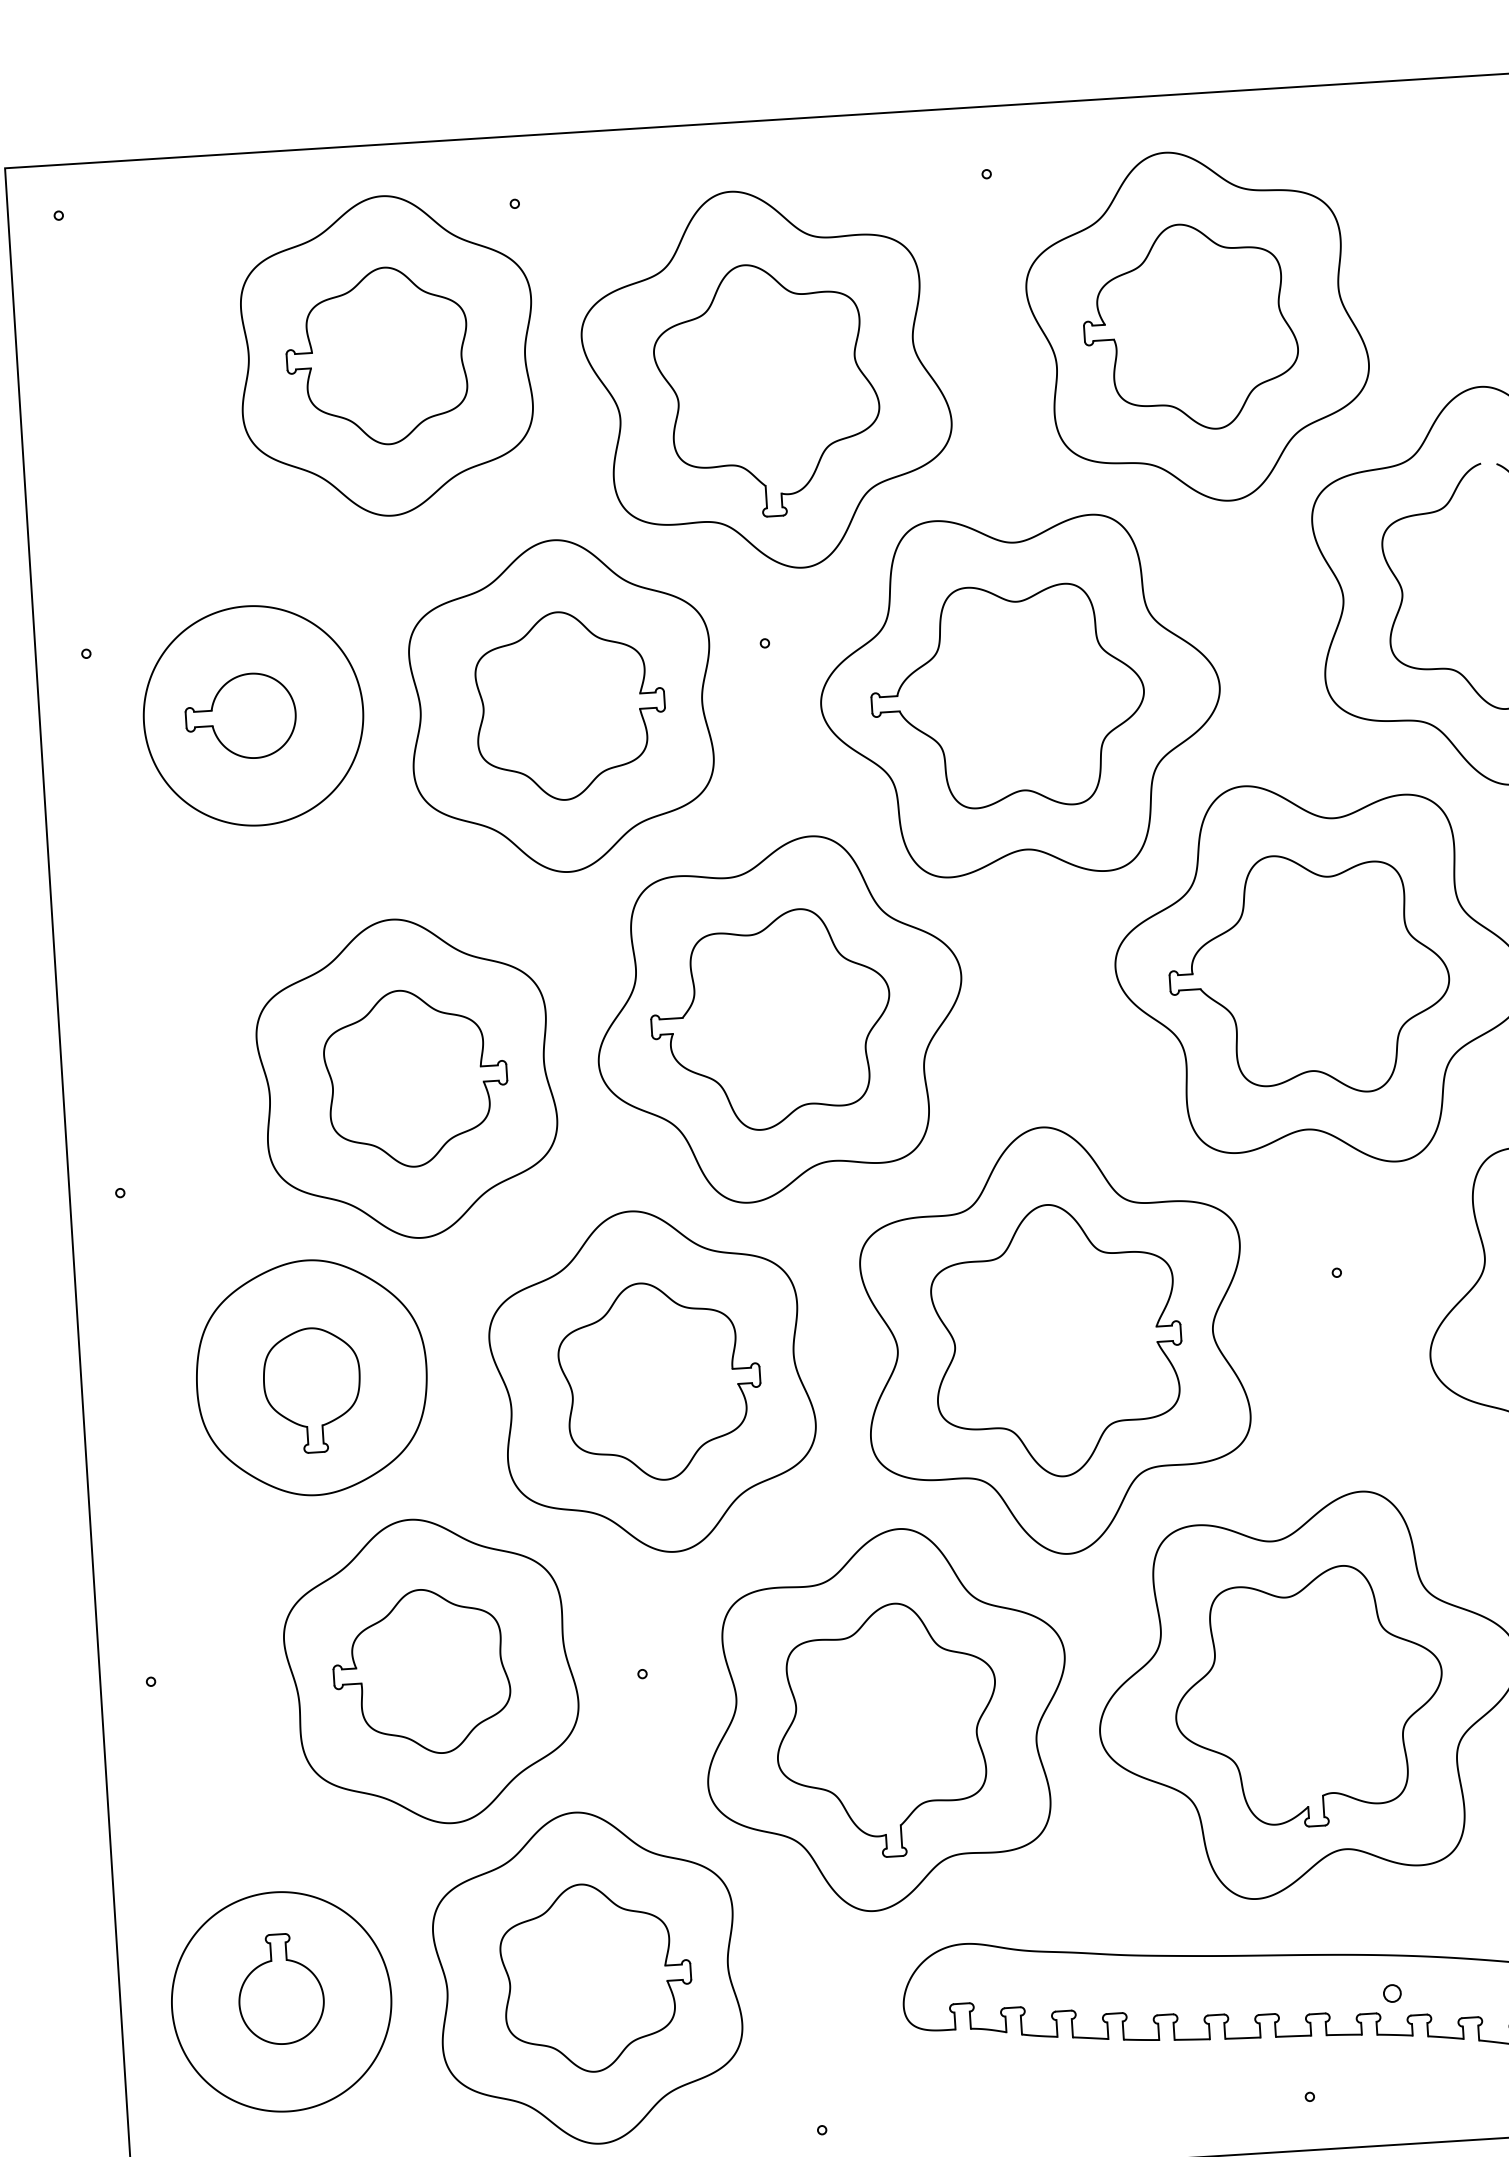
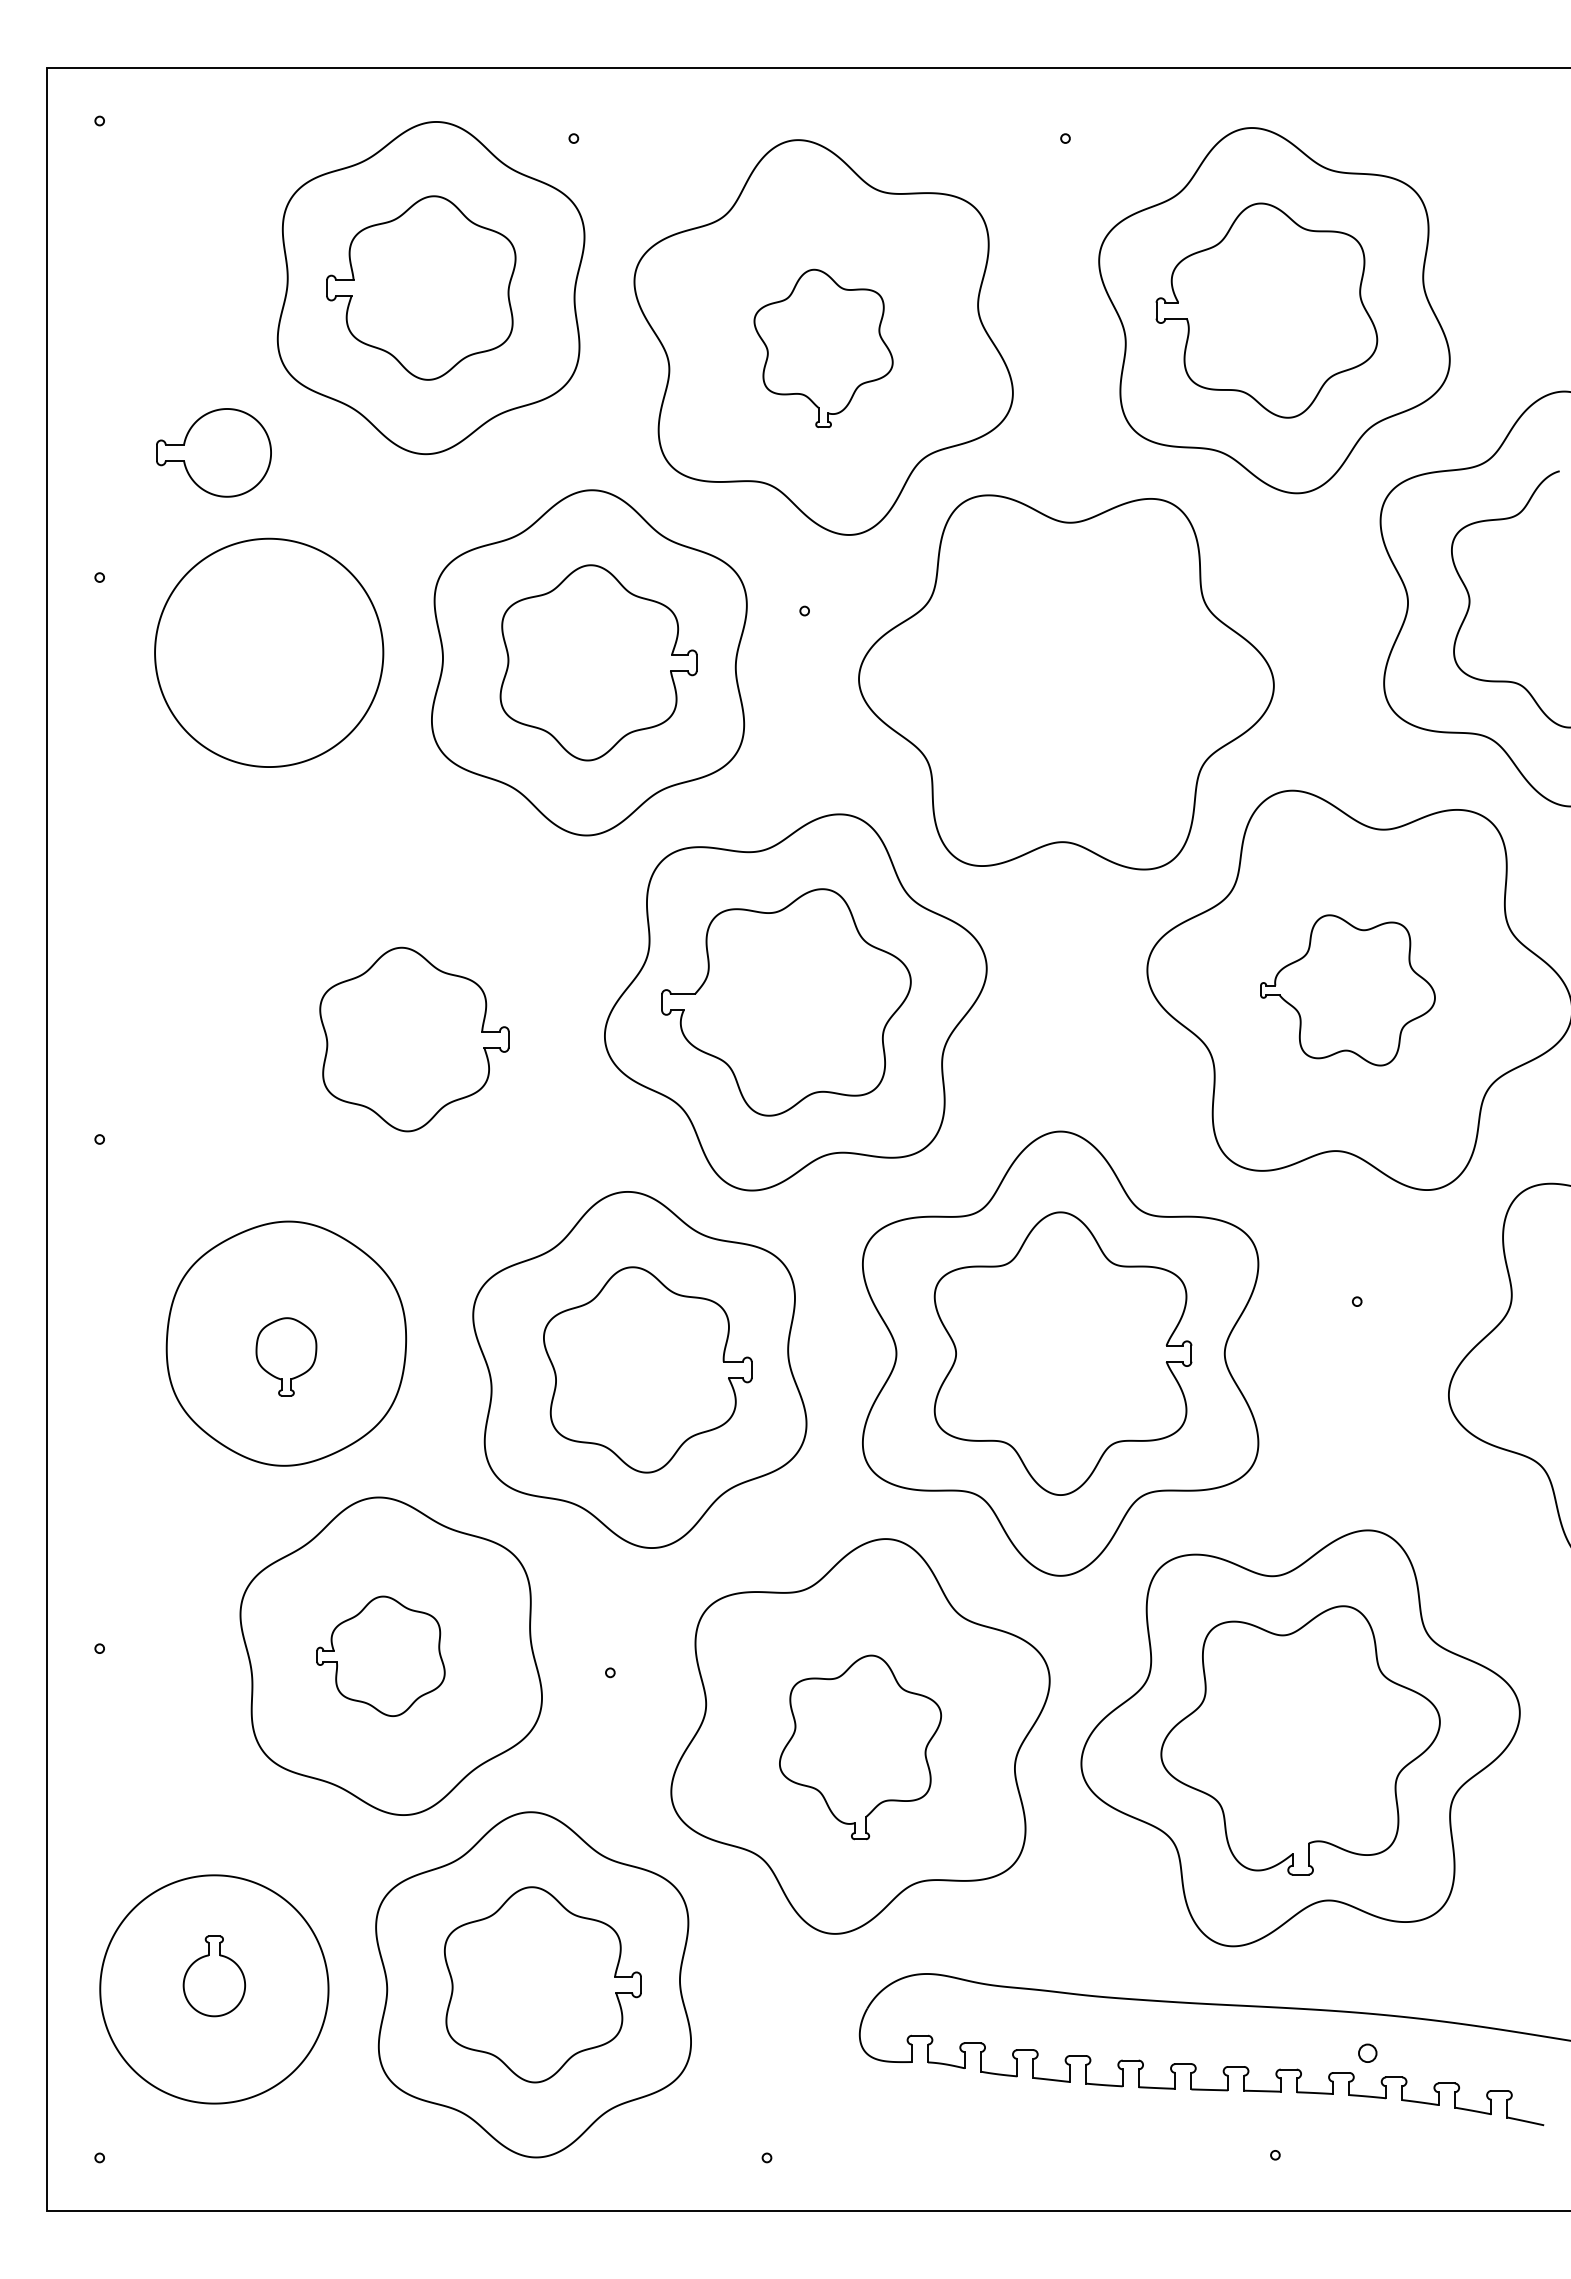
part: (767, 390) -> (823, 348), size x0.6
part: (1007, 696) -> (1052, 682), removed
part: (240, 716) -> (213, 452), moved
part: (1308, 974) -> (1347, 990), size x0.6
part: (406, 1078) -> (404, 1039), removed
part: (312, 1390) -> (286, 1356), size x0.6
part: (420, 1672) -> (380, 1656), size x0.7
part: (887, 1730) -> (860, 1747), size x0.7
part: (280, 1989) -> (214, 1976), size x0.7

